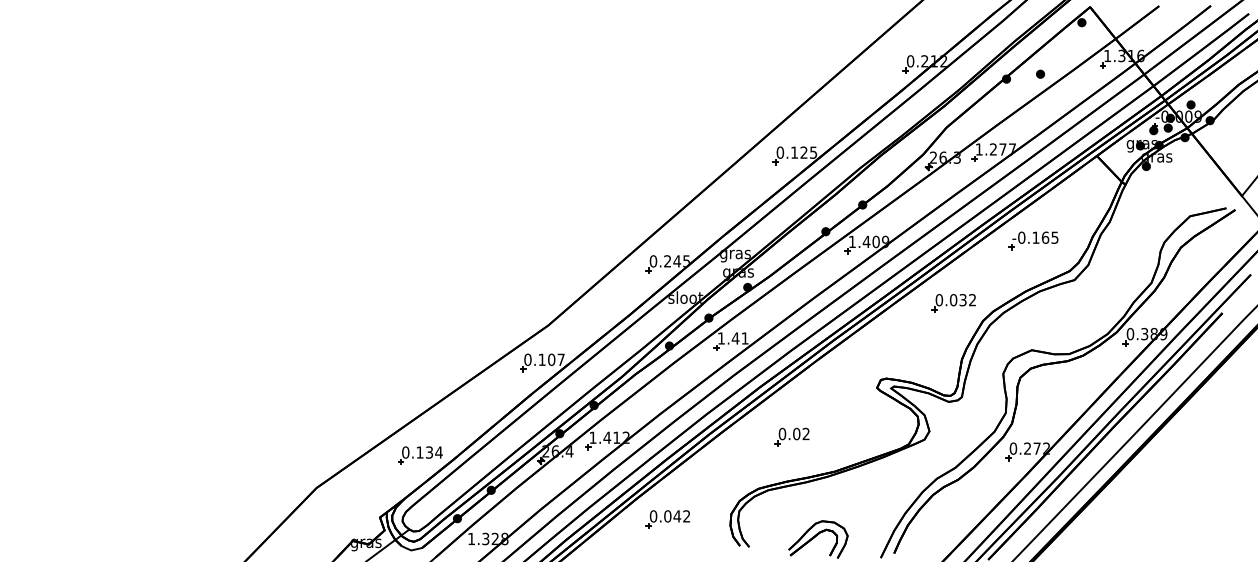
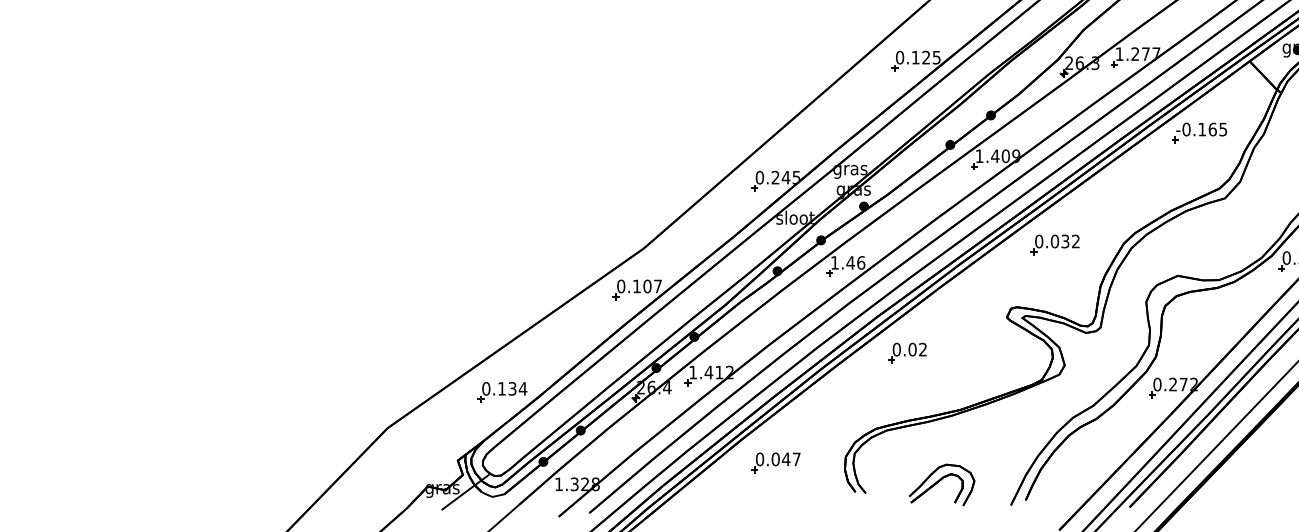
part: (1033, 240) -> (1199, 132), moved
part: (953, 303) -> (1054, 245), moved
text: (744, 338) -> (860, 262), 1.41 -> 1.46
part: (791, 436) -> (906, 352), moved
text: (686, 516) -> (796, 459), 0.042 -> 0.047

